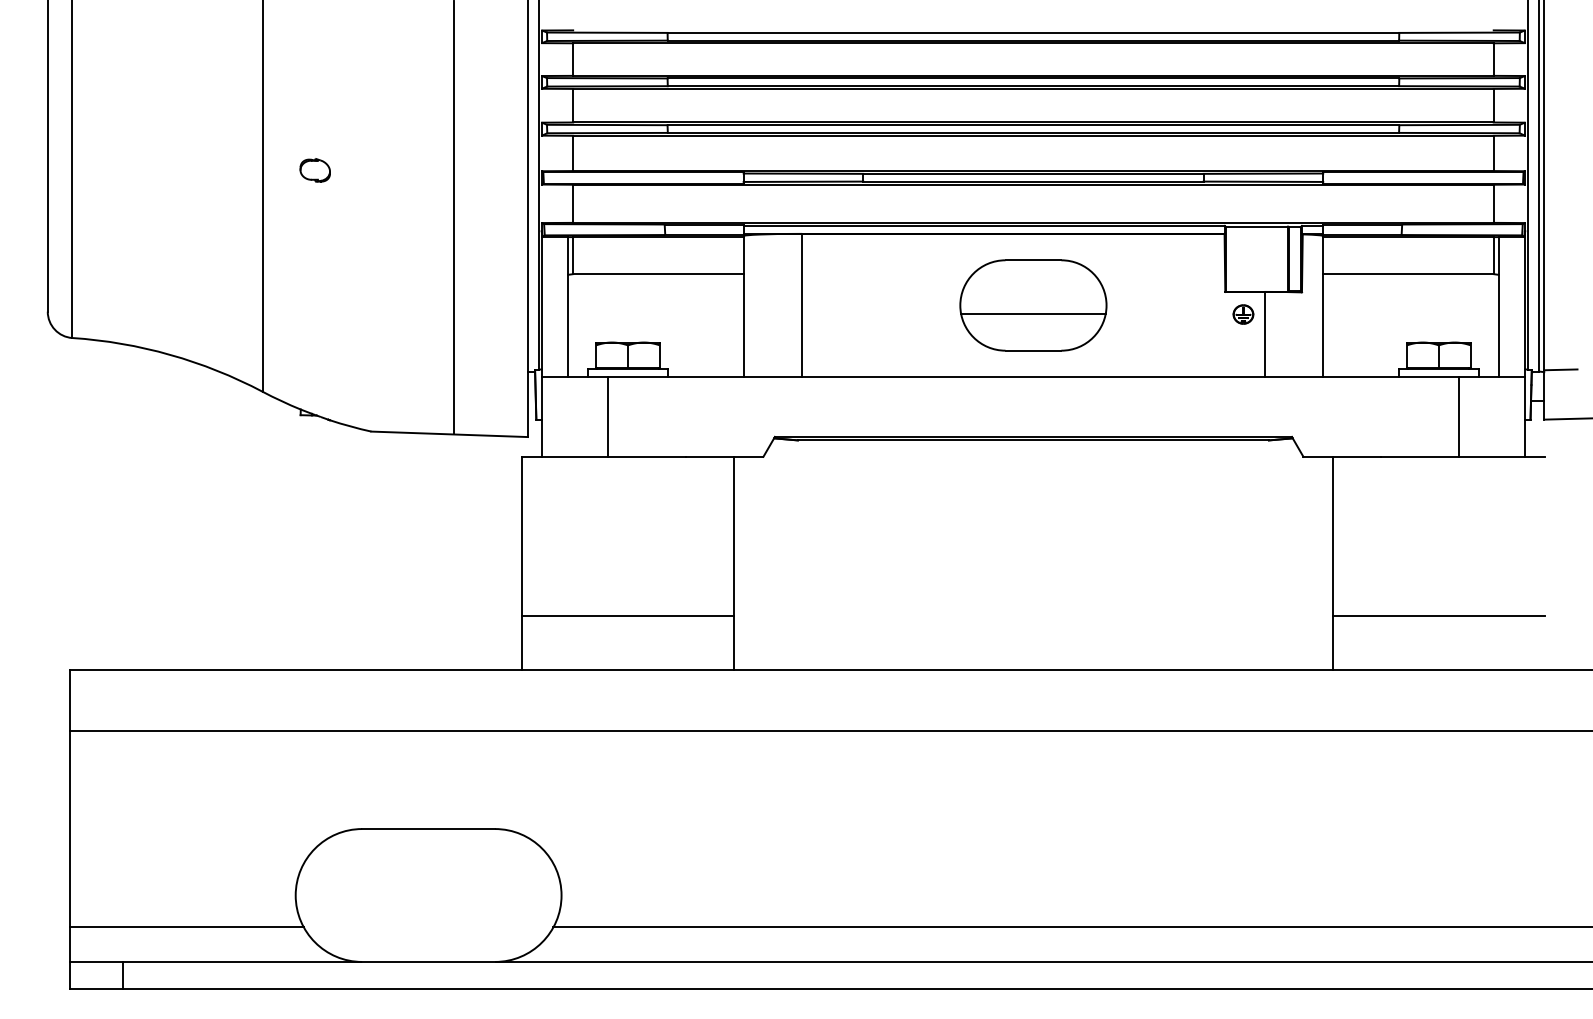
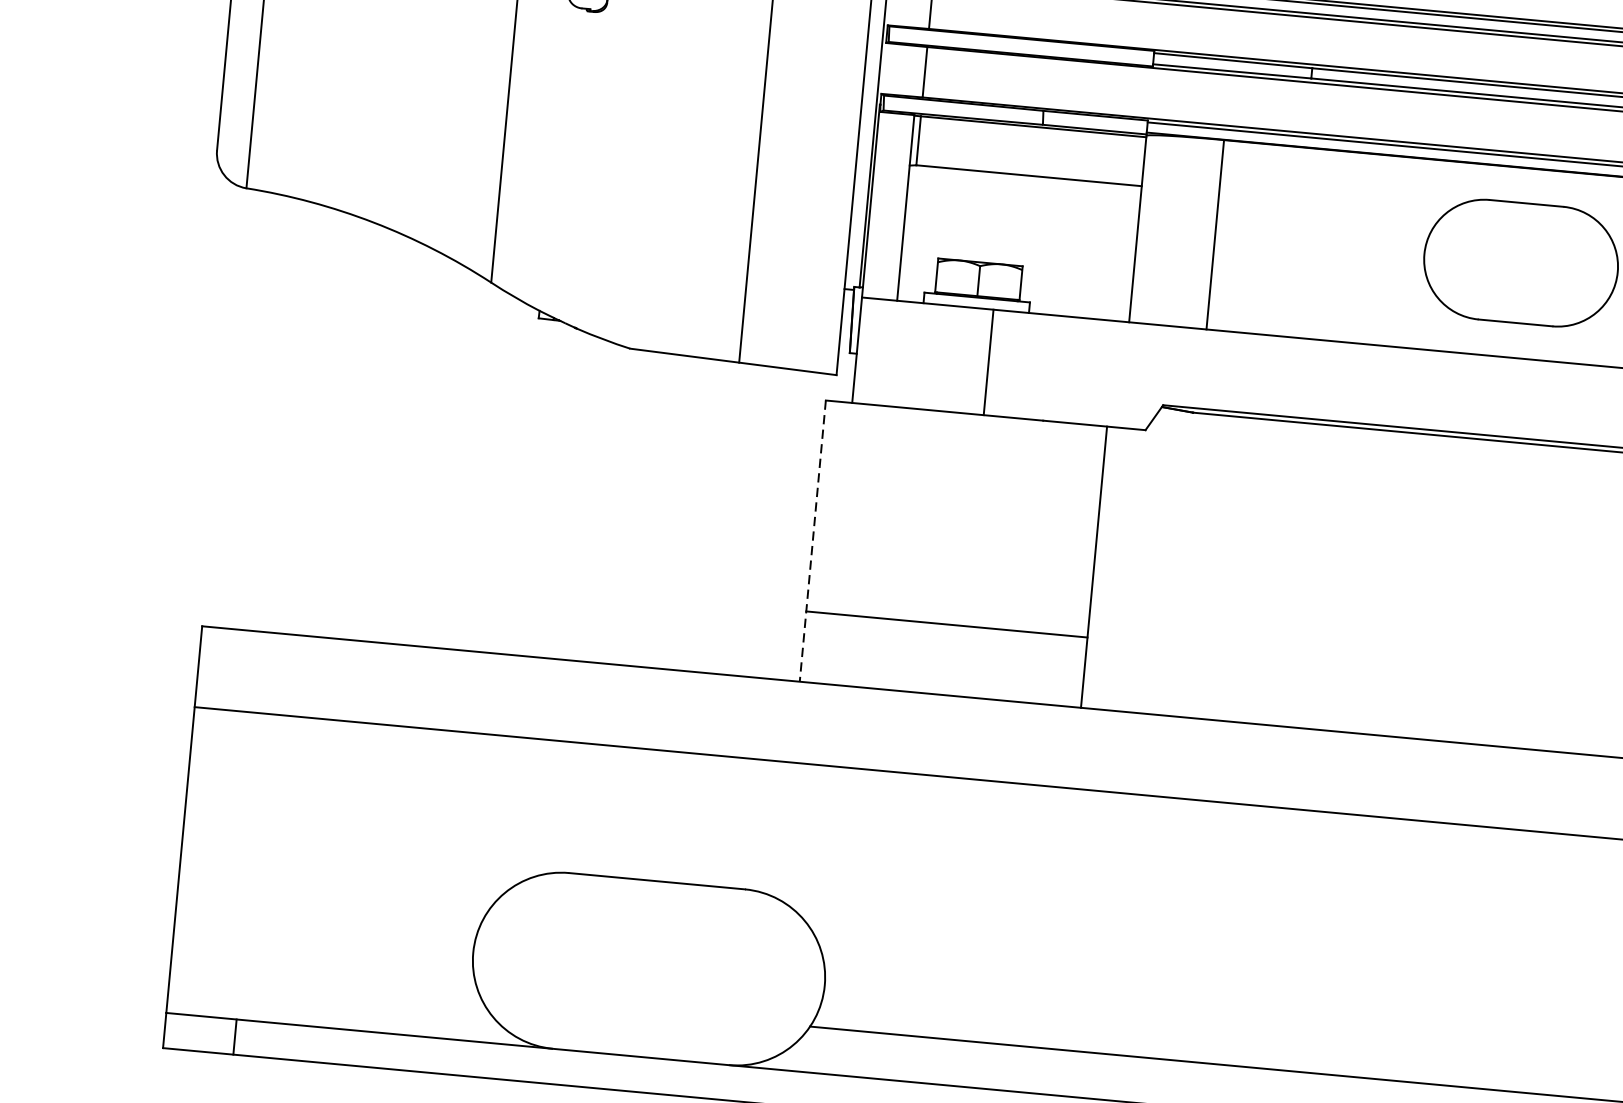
line: (1033, 314) -> (1520, 275), removed
line: (608, 416) -> (989, 361), moved
line: (521, 563) -> (812, 541), solid -> dashed
line: (186, 927) -> (324, 981), removed

